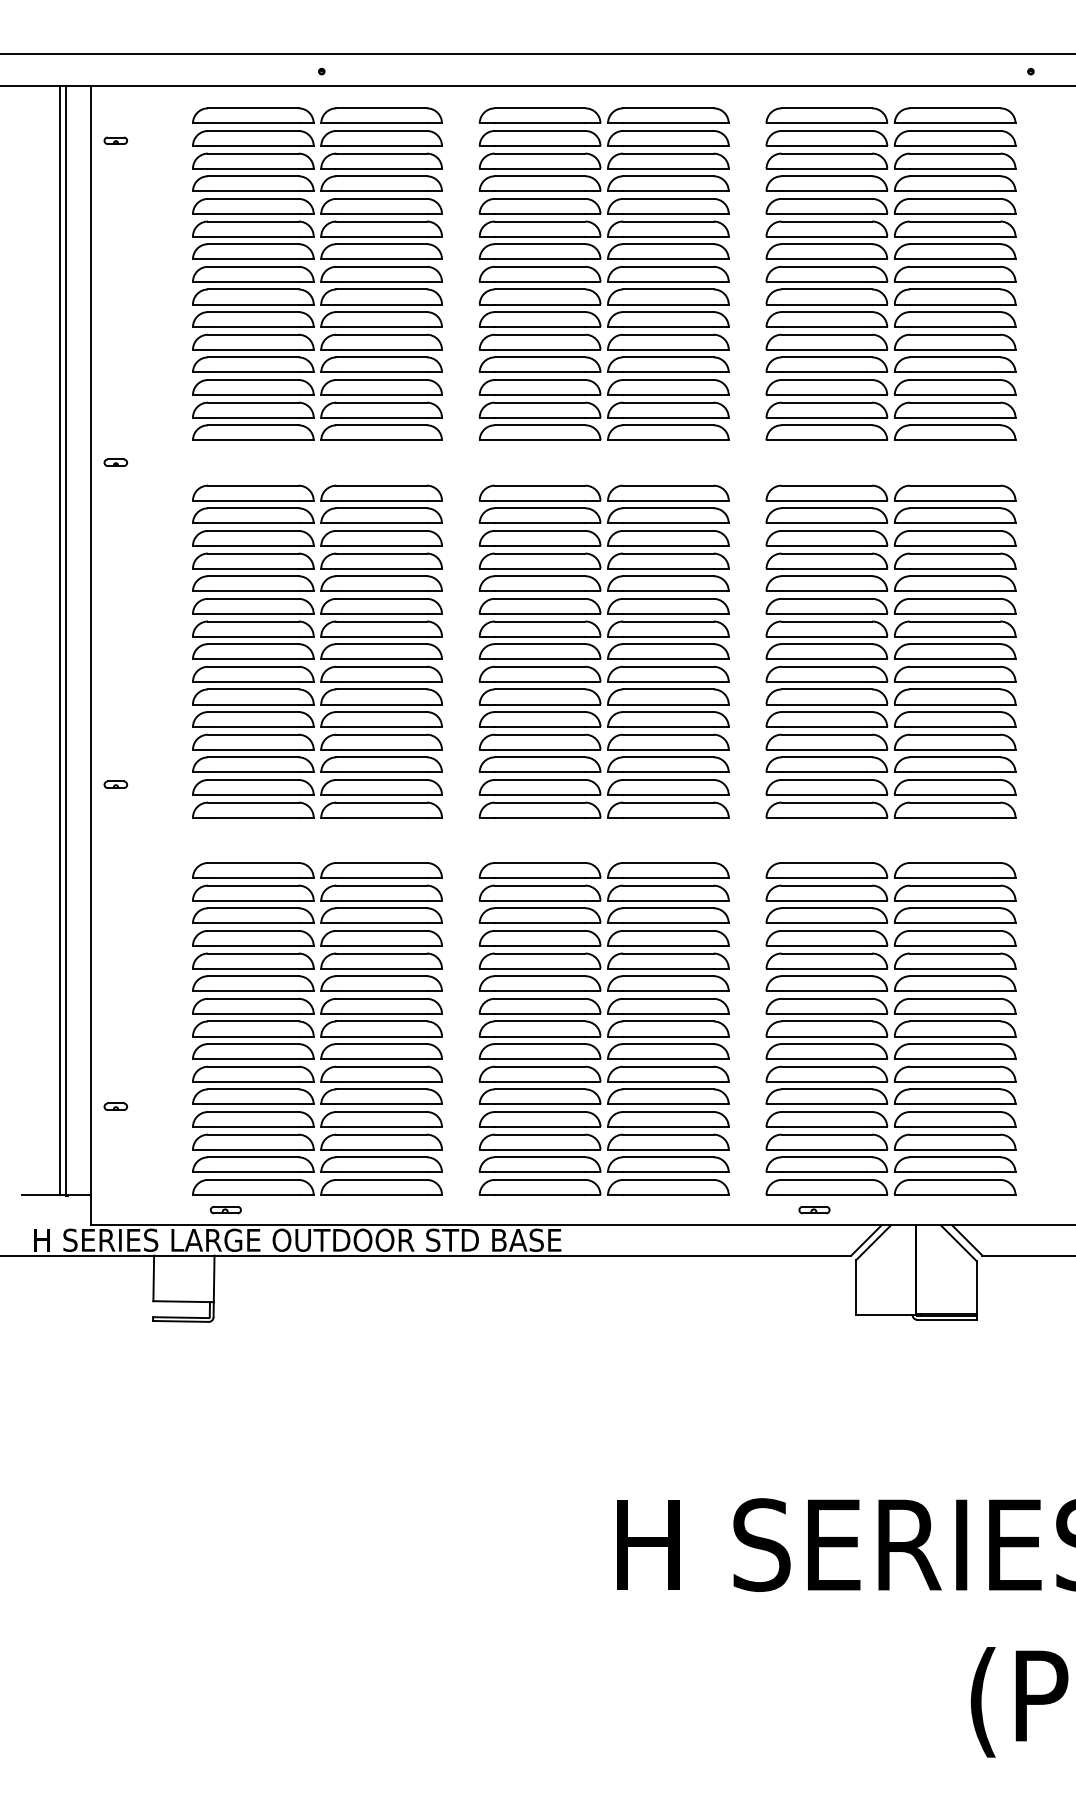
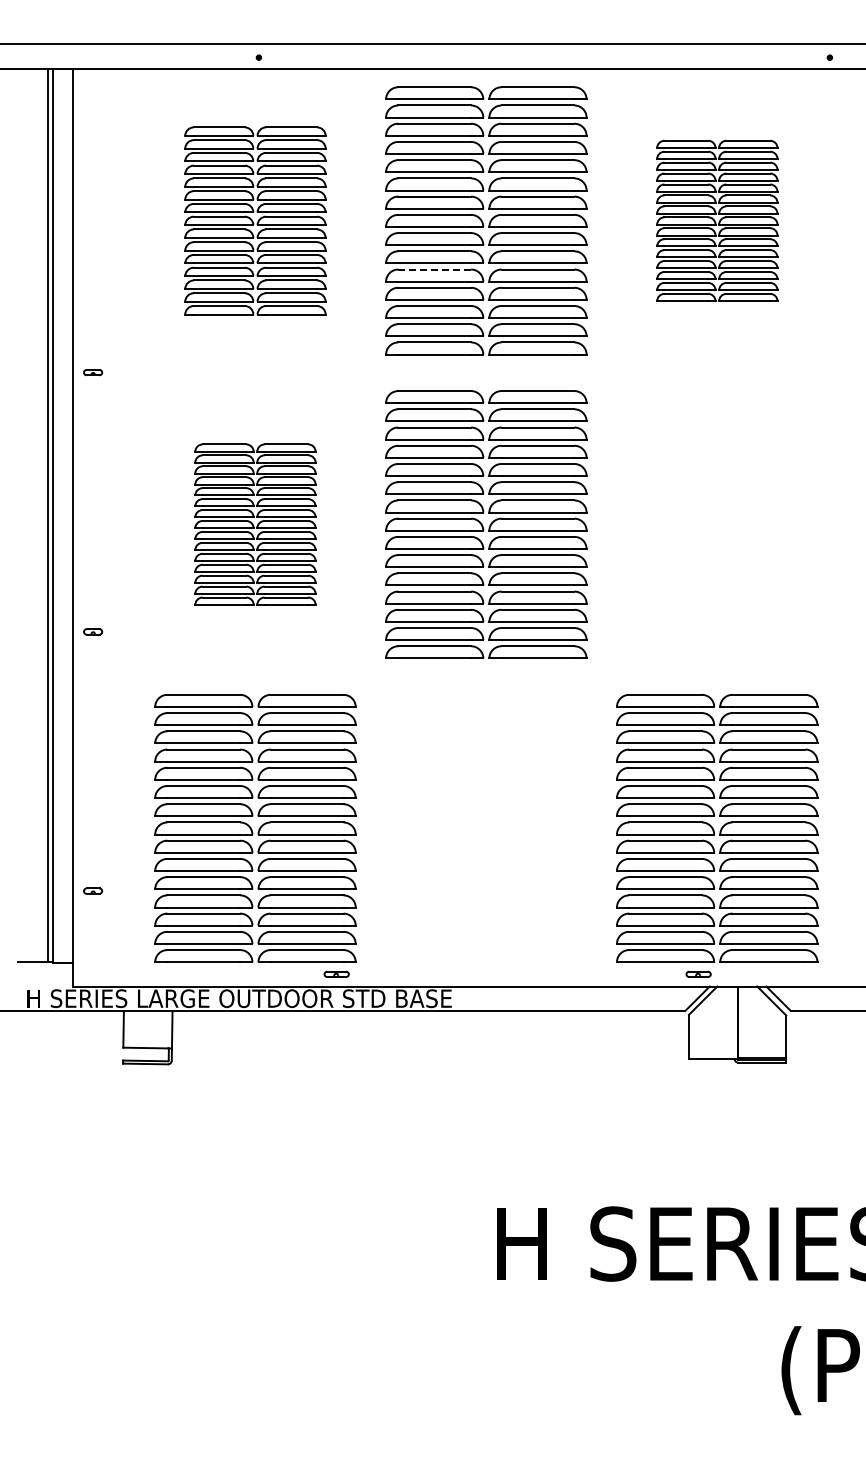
part: (116, 140) -> (93, 113), removed
part: (317, 273) -> (255, 220), size x0.7
part: (891, 273) -> (717, 220), size x0.6
line: (539, 334) -> (434, 269), solid -> dashed
part: (317, 651) -> (255, 524), size x0.6
part: (891, 651) -> (717, 524), removed
part: (604, 1028) -> (486, 828), removed
part: (225, 1209) -> (336, 973), moved
part: (814, 1209) -> (698, 973), moved

